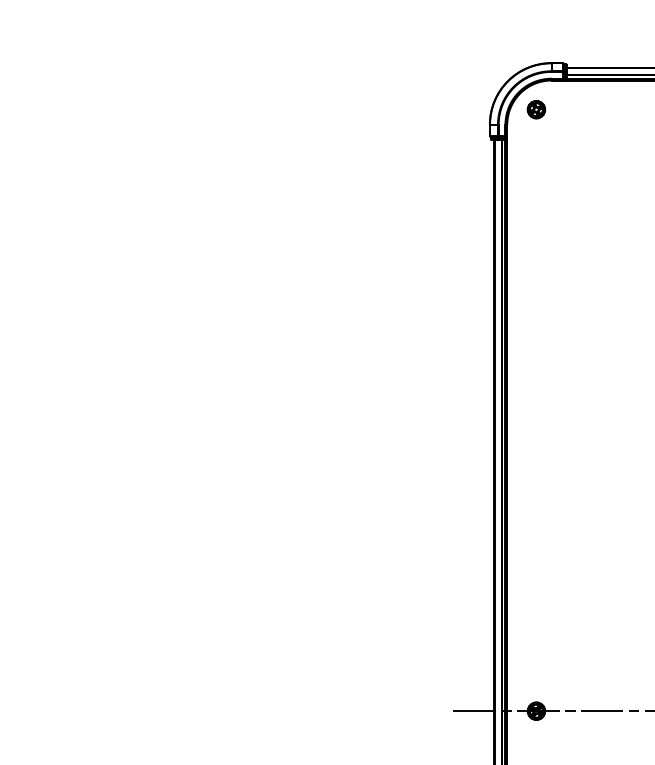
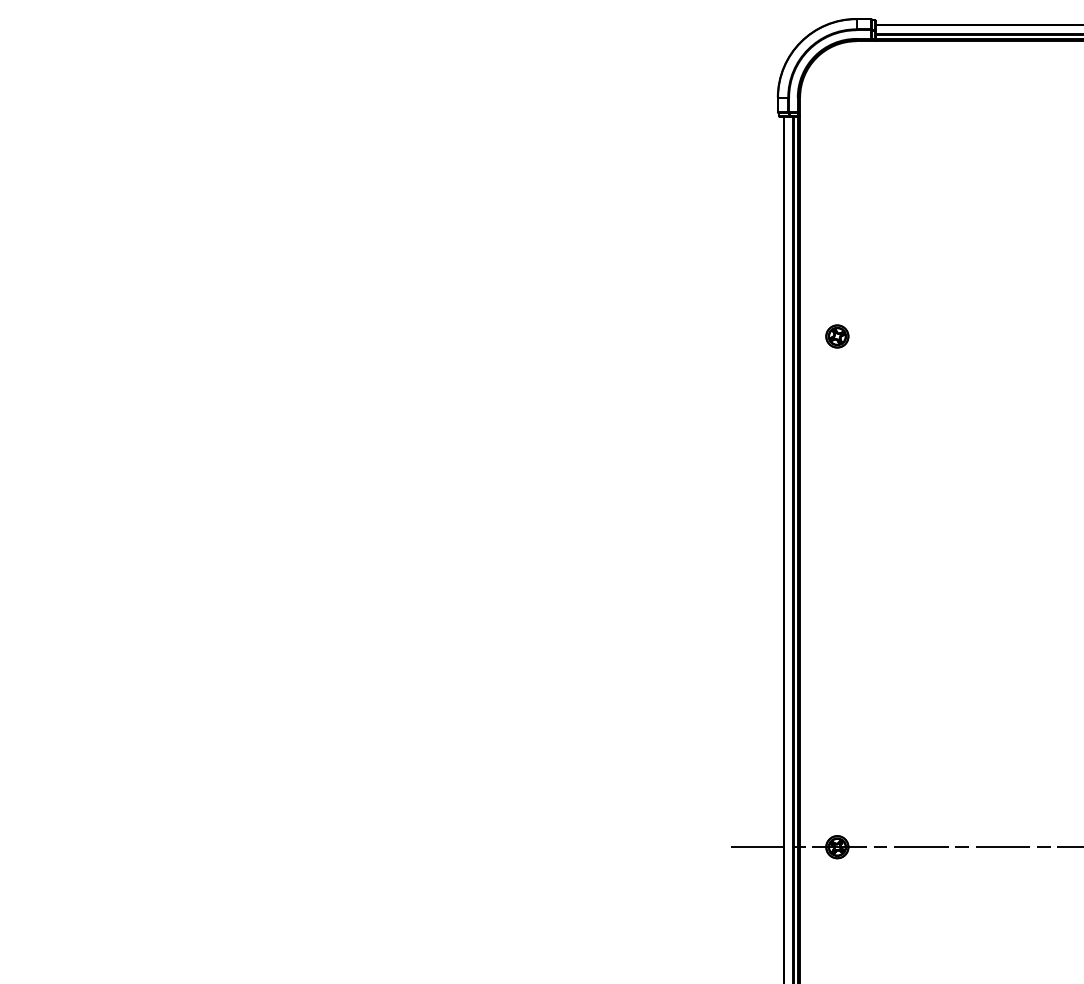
part: (536, 109) -> (837, 336), moved

